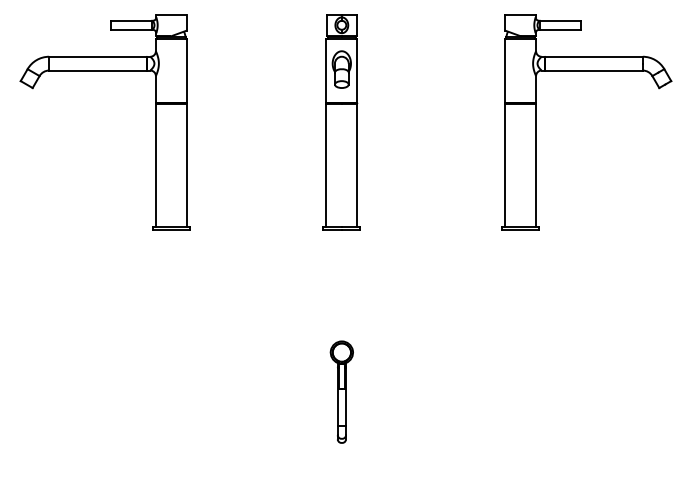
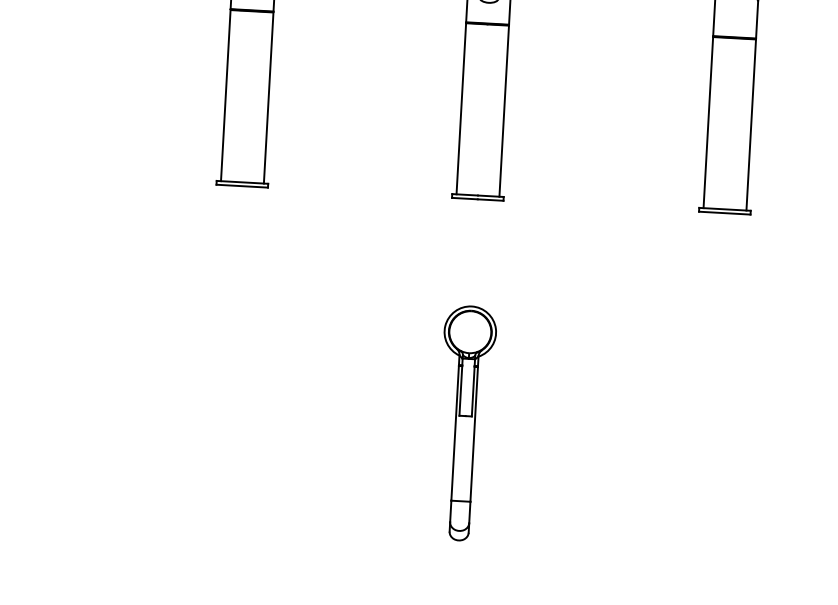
part: (341, 391) -> (464, 422), size x1.67

